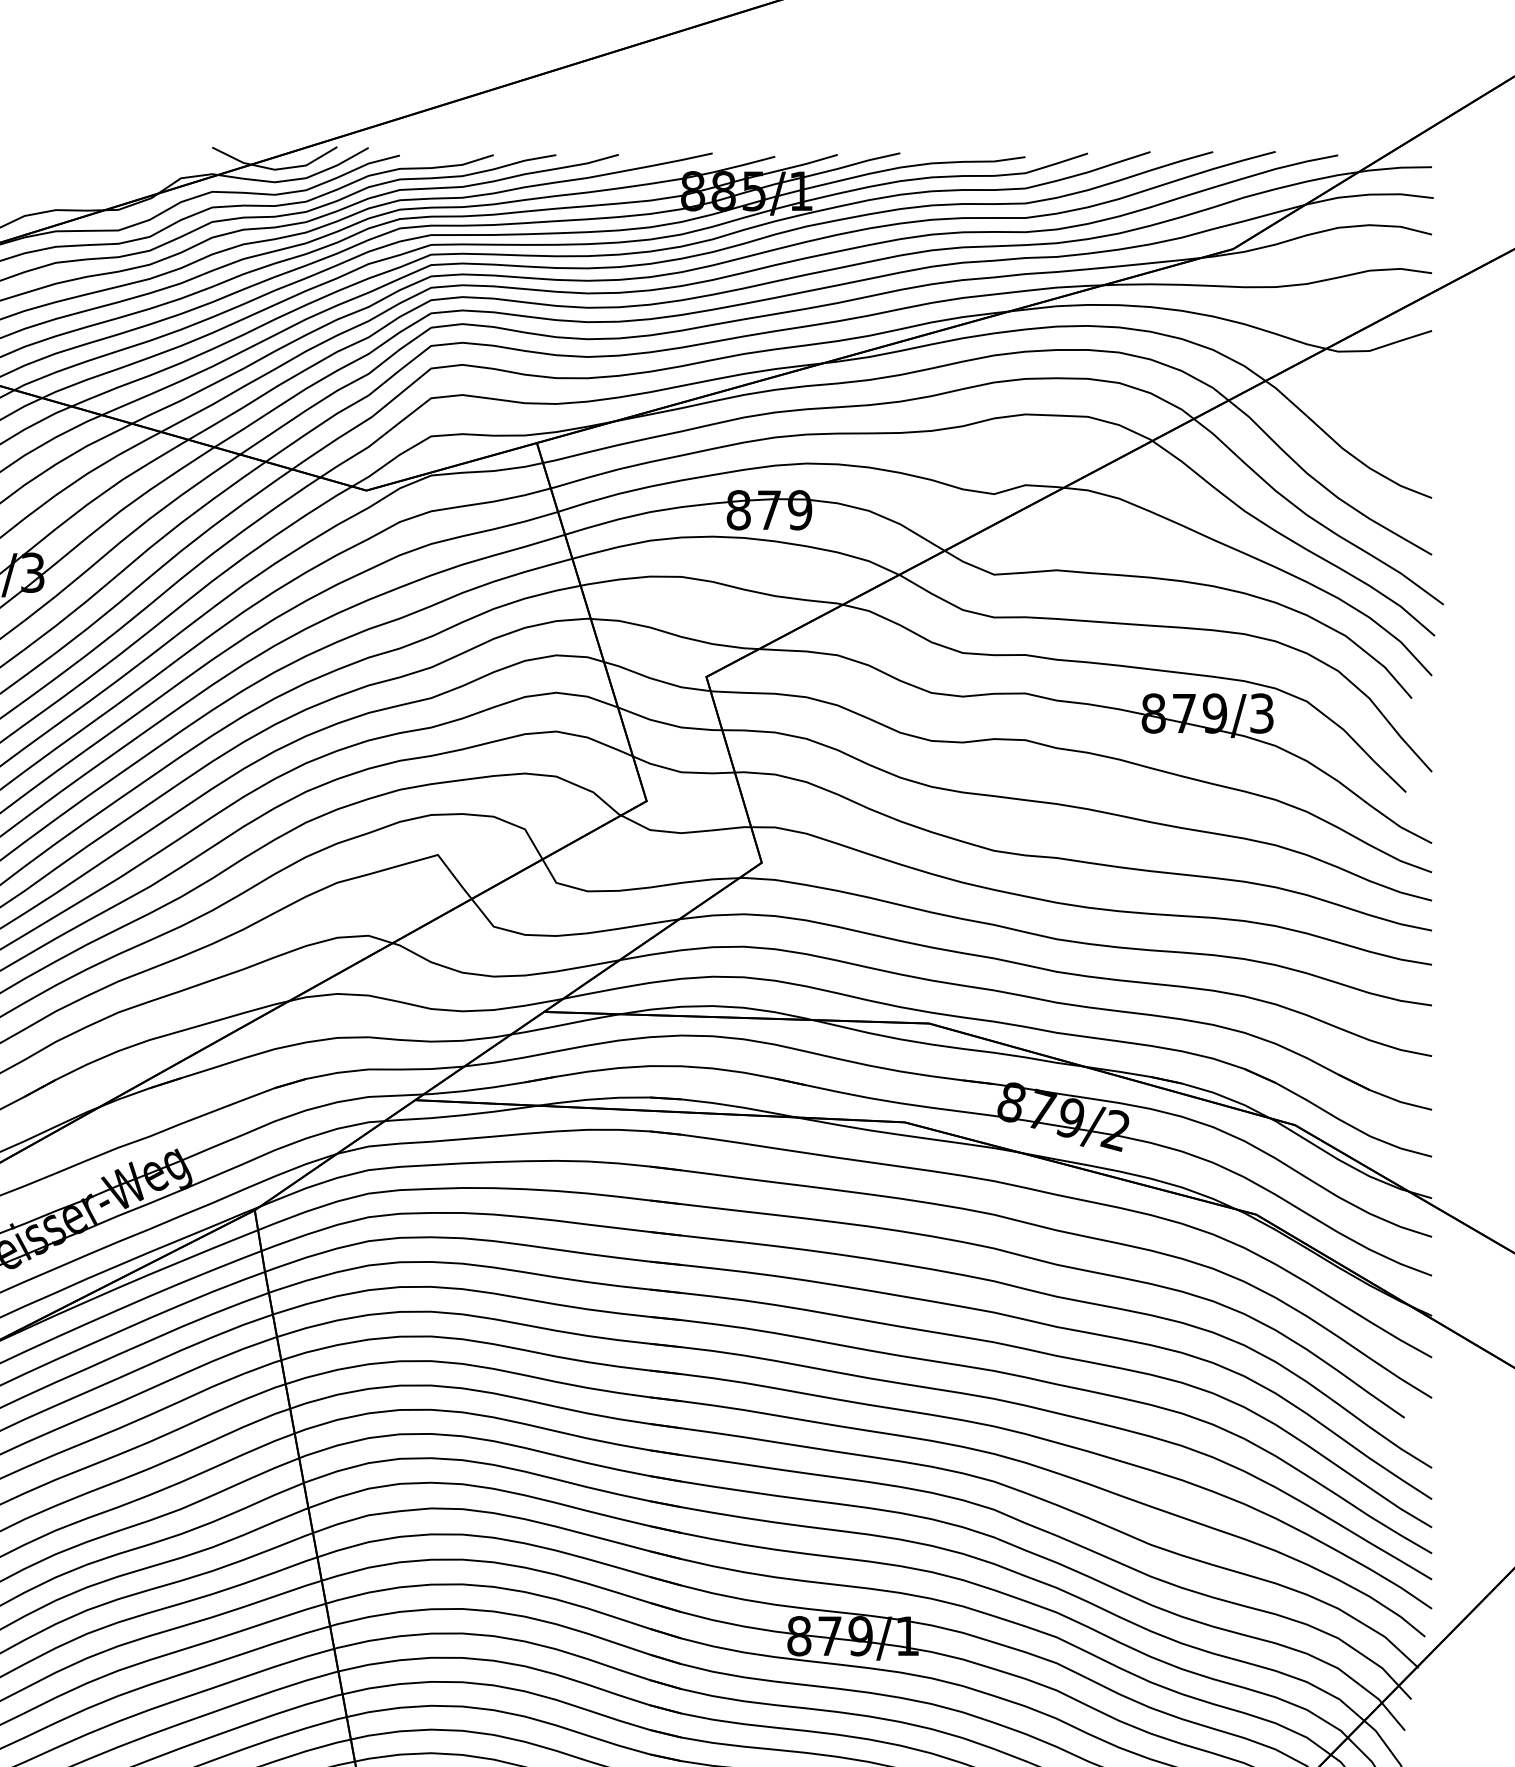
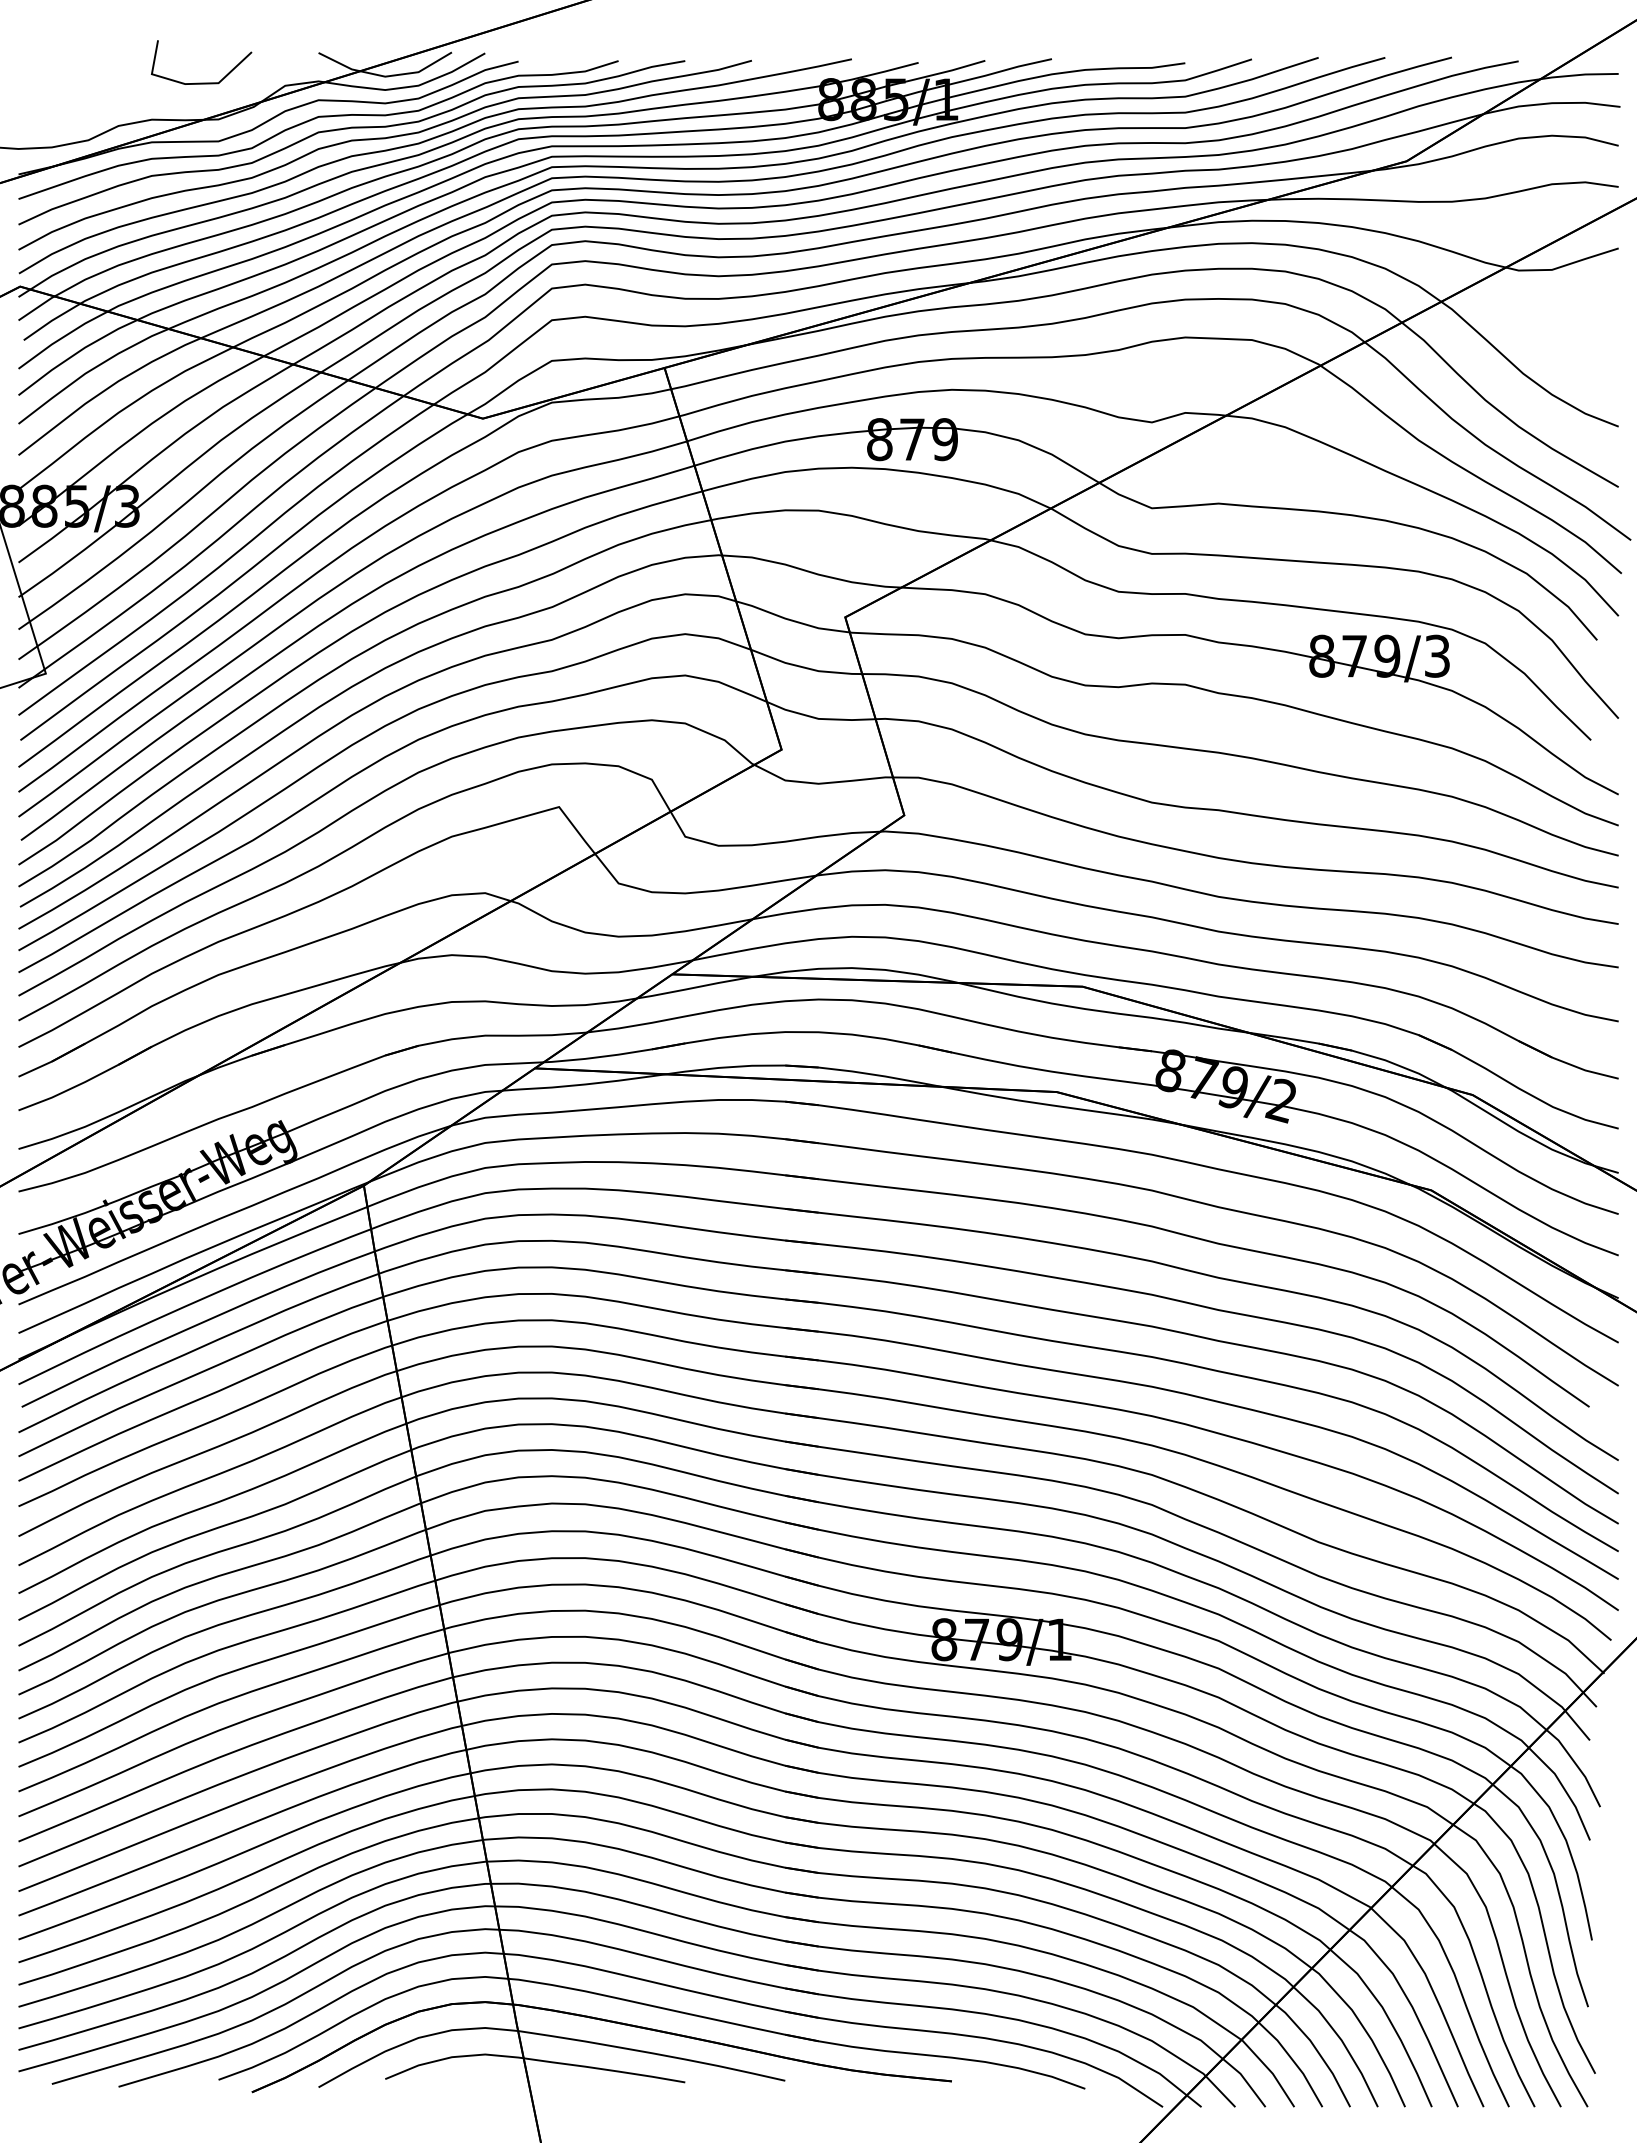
line: (102, 175) -> (201, 82), added

